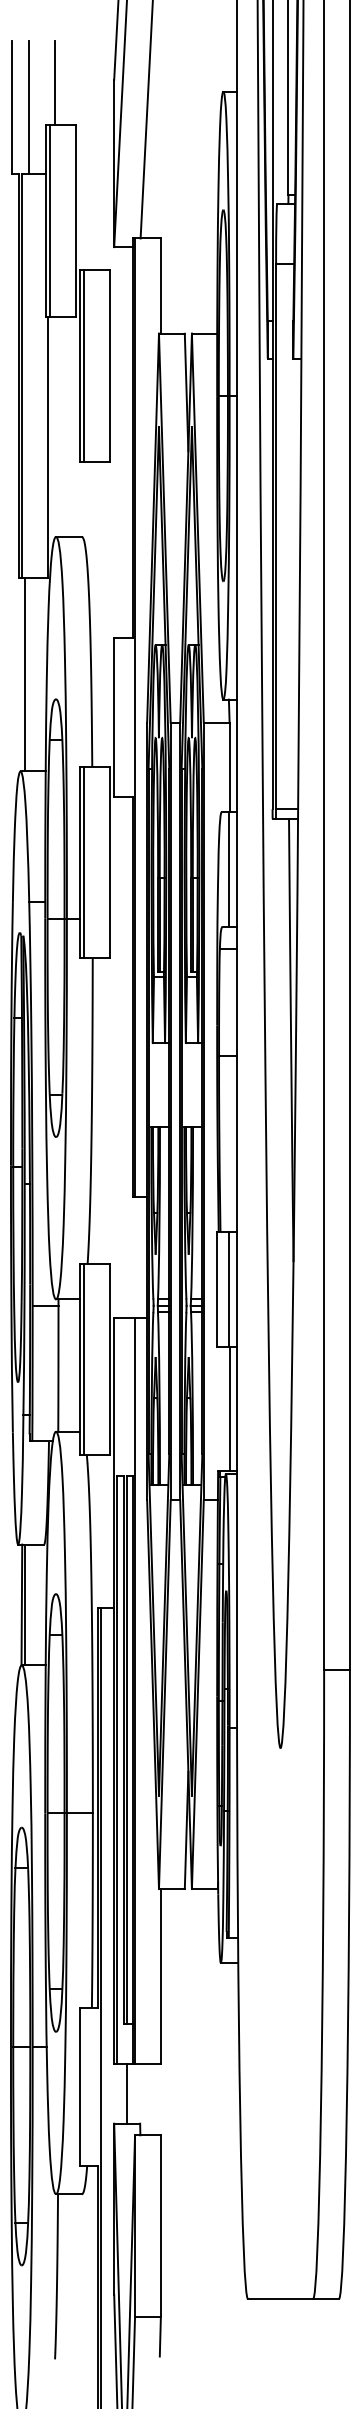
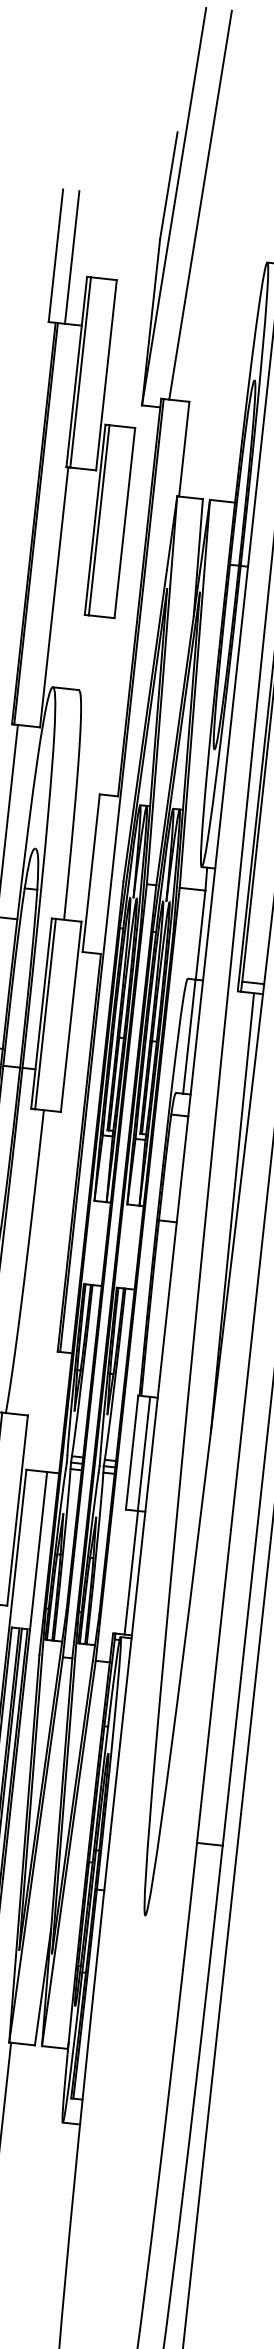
line: (54, 82) -> (100, 235), removed

